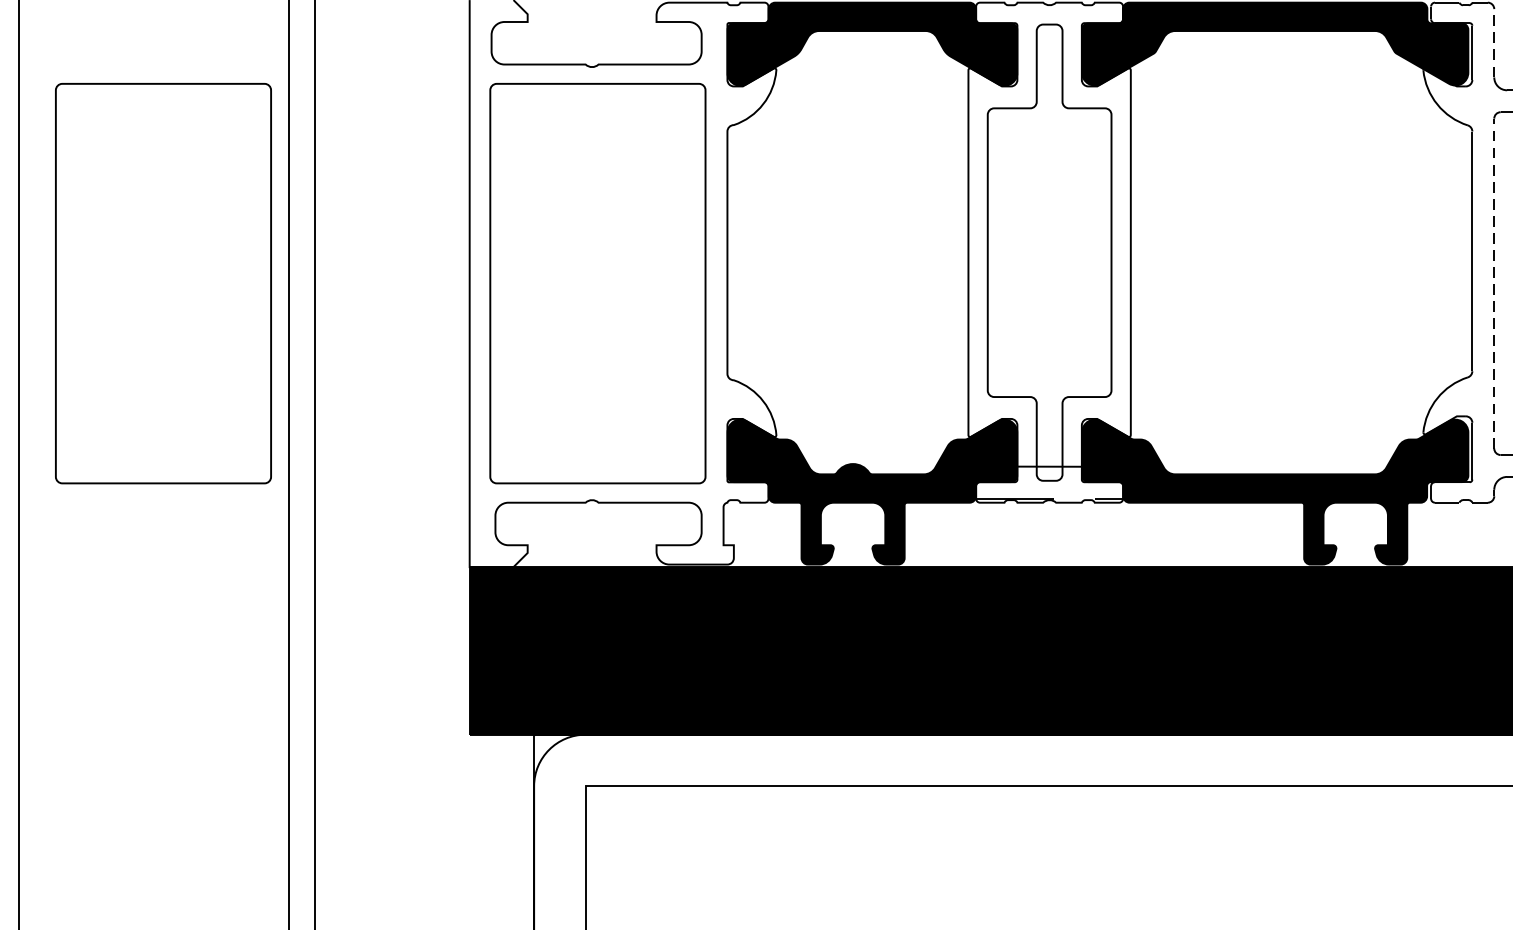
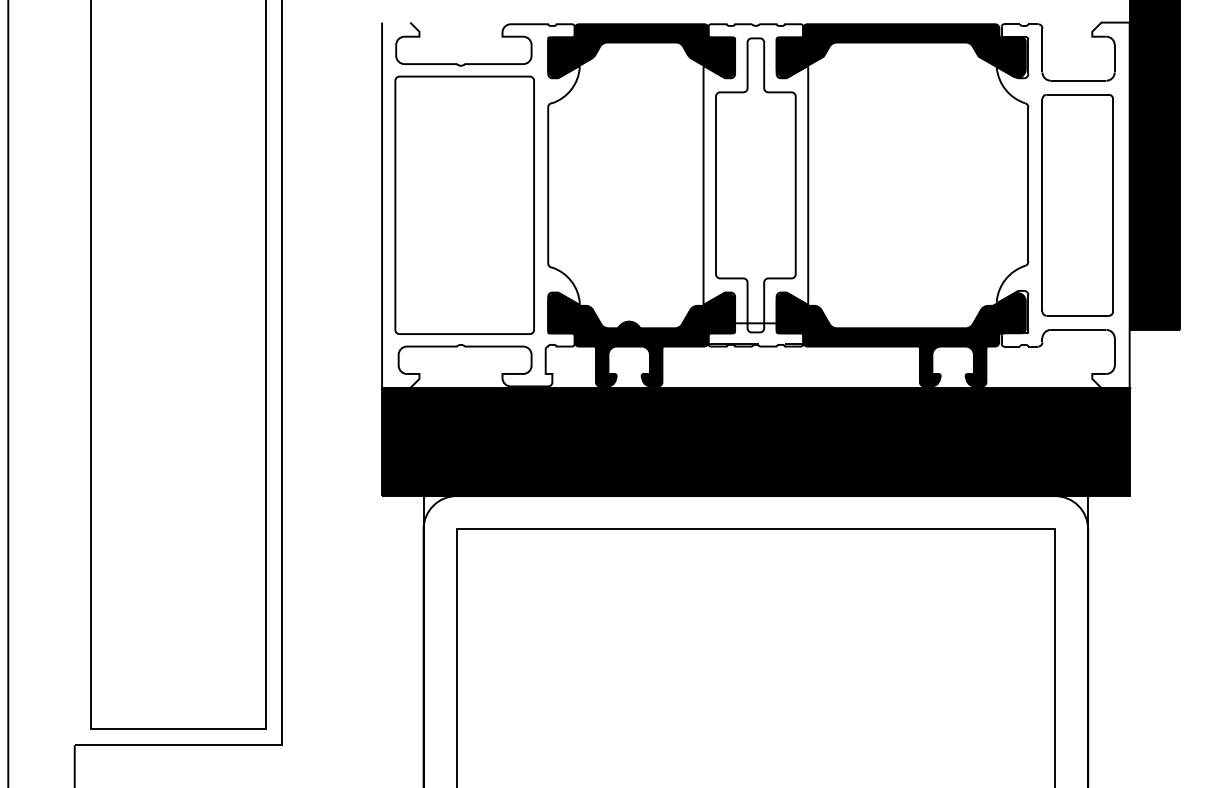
line: (1494, 41) -> (1042, 49), dashed -> solid
part: (163, 282) -> (184, 204), removed
line: (1494, 282) -> (1042, 204), dashed -> solid

